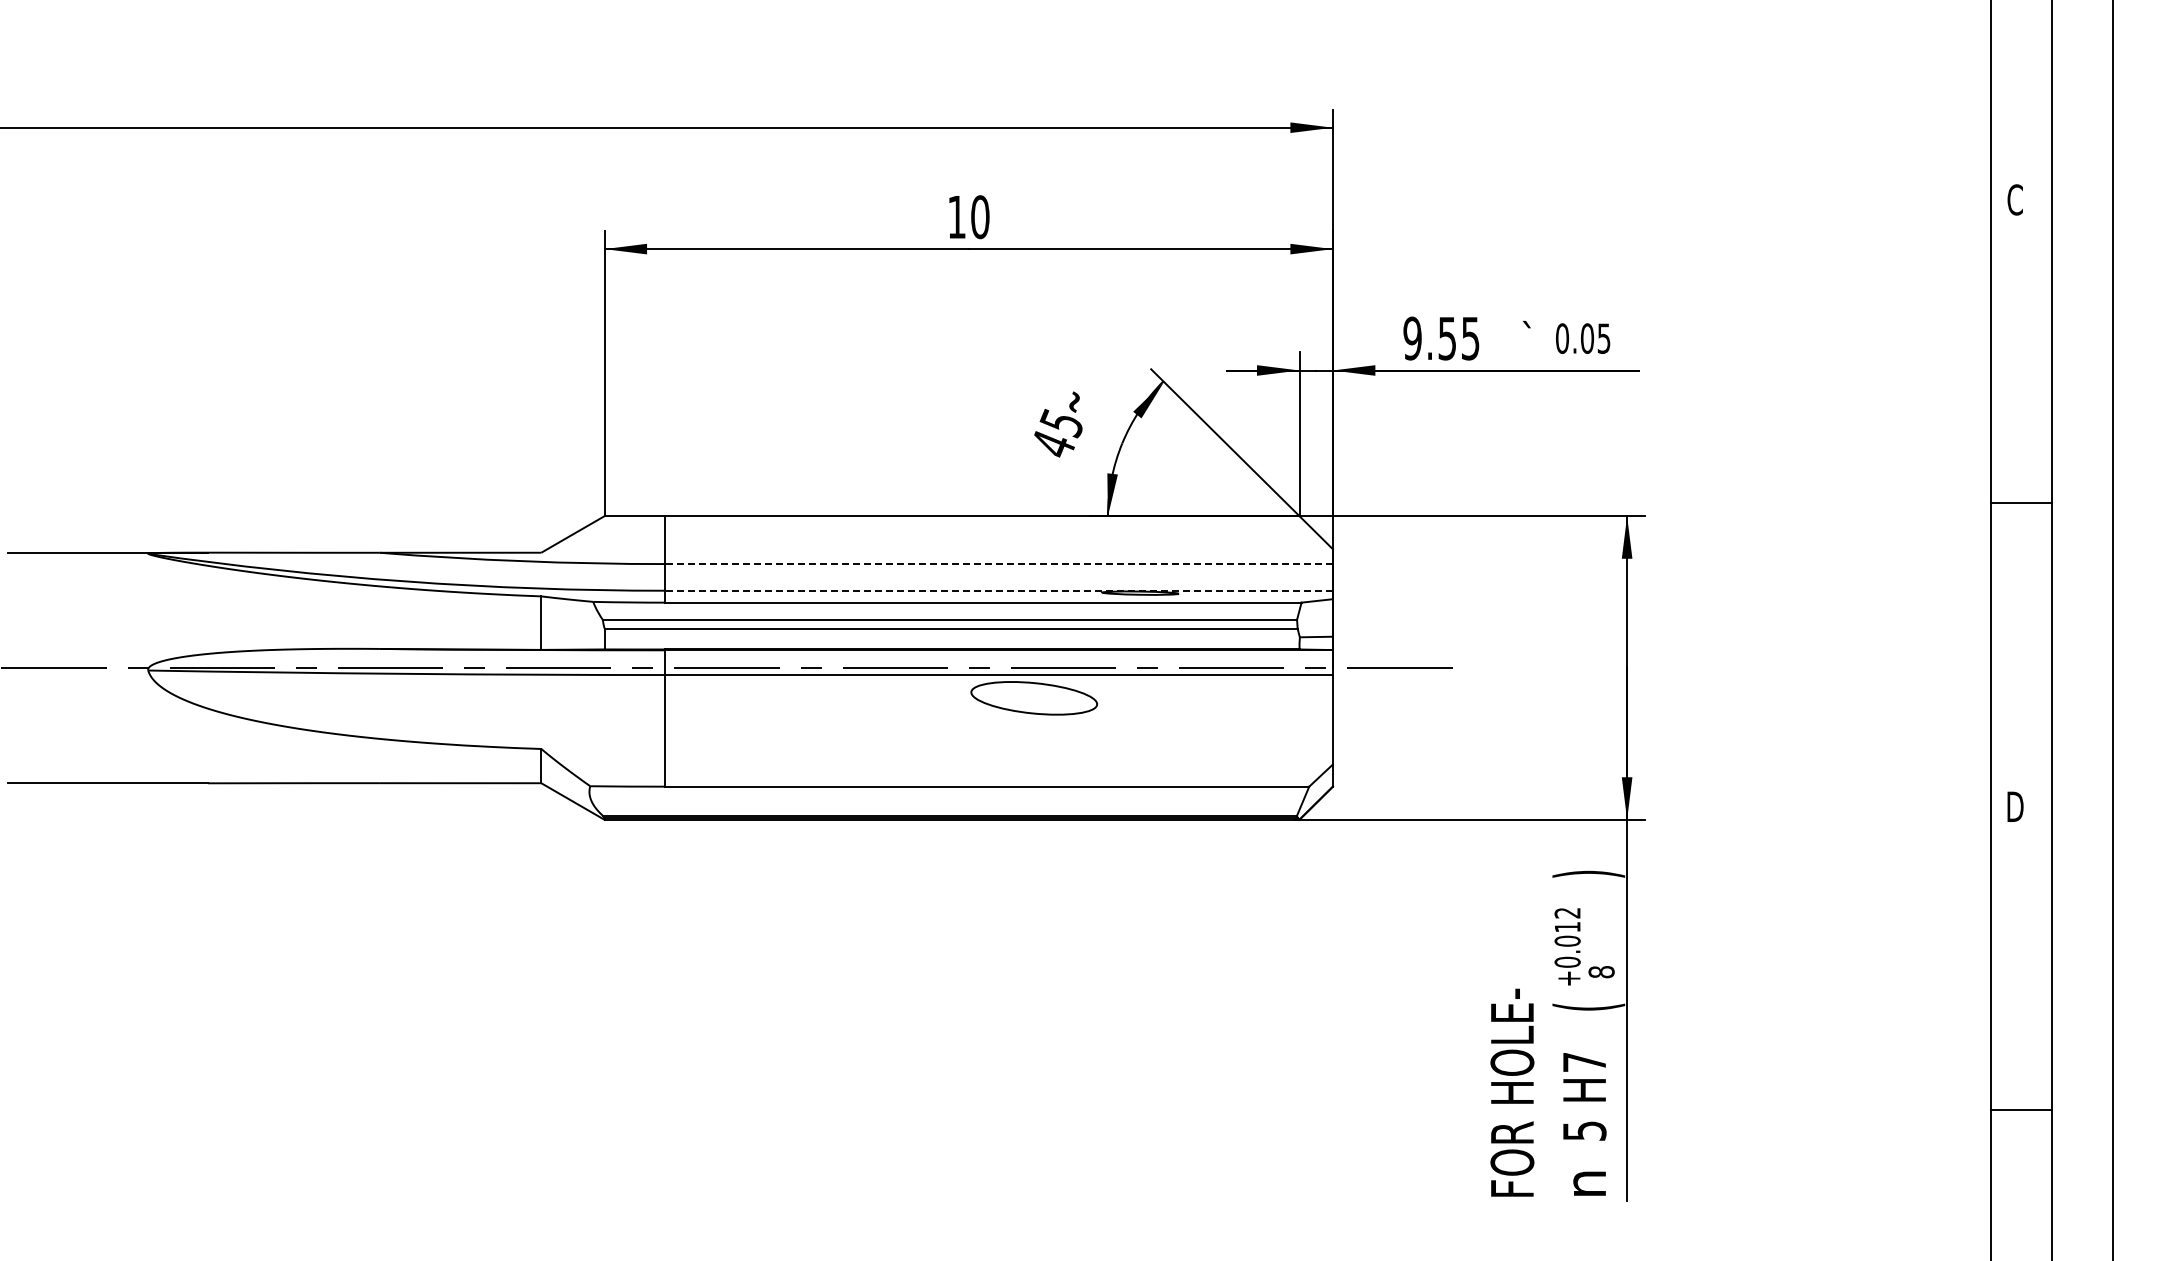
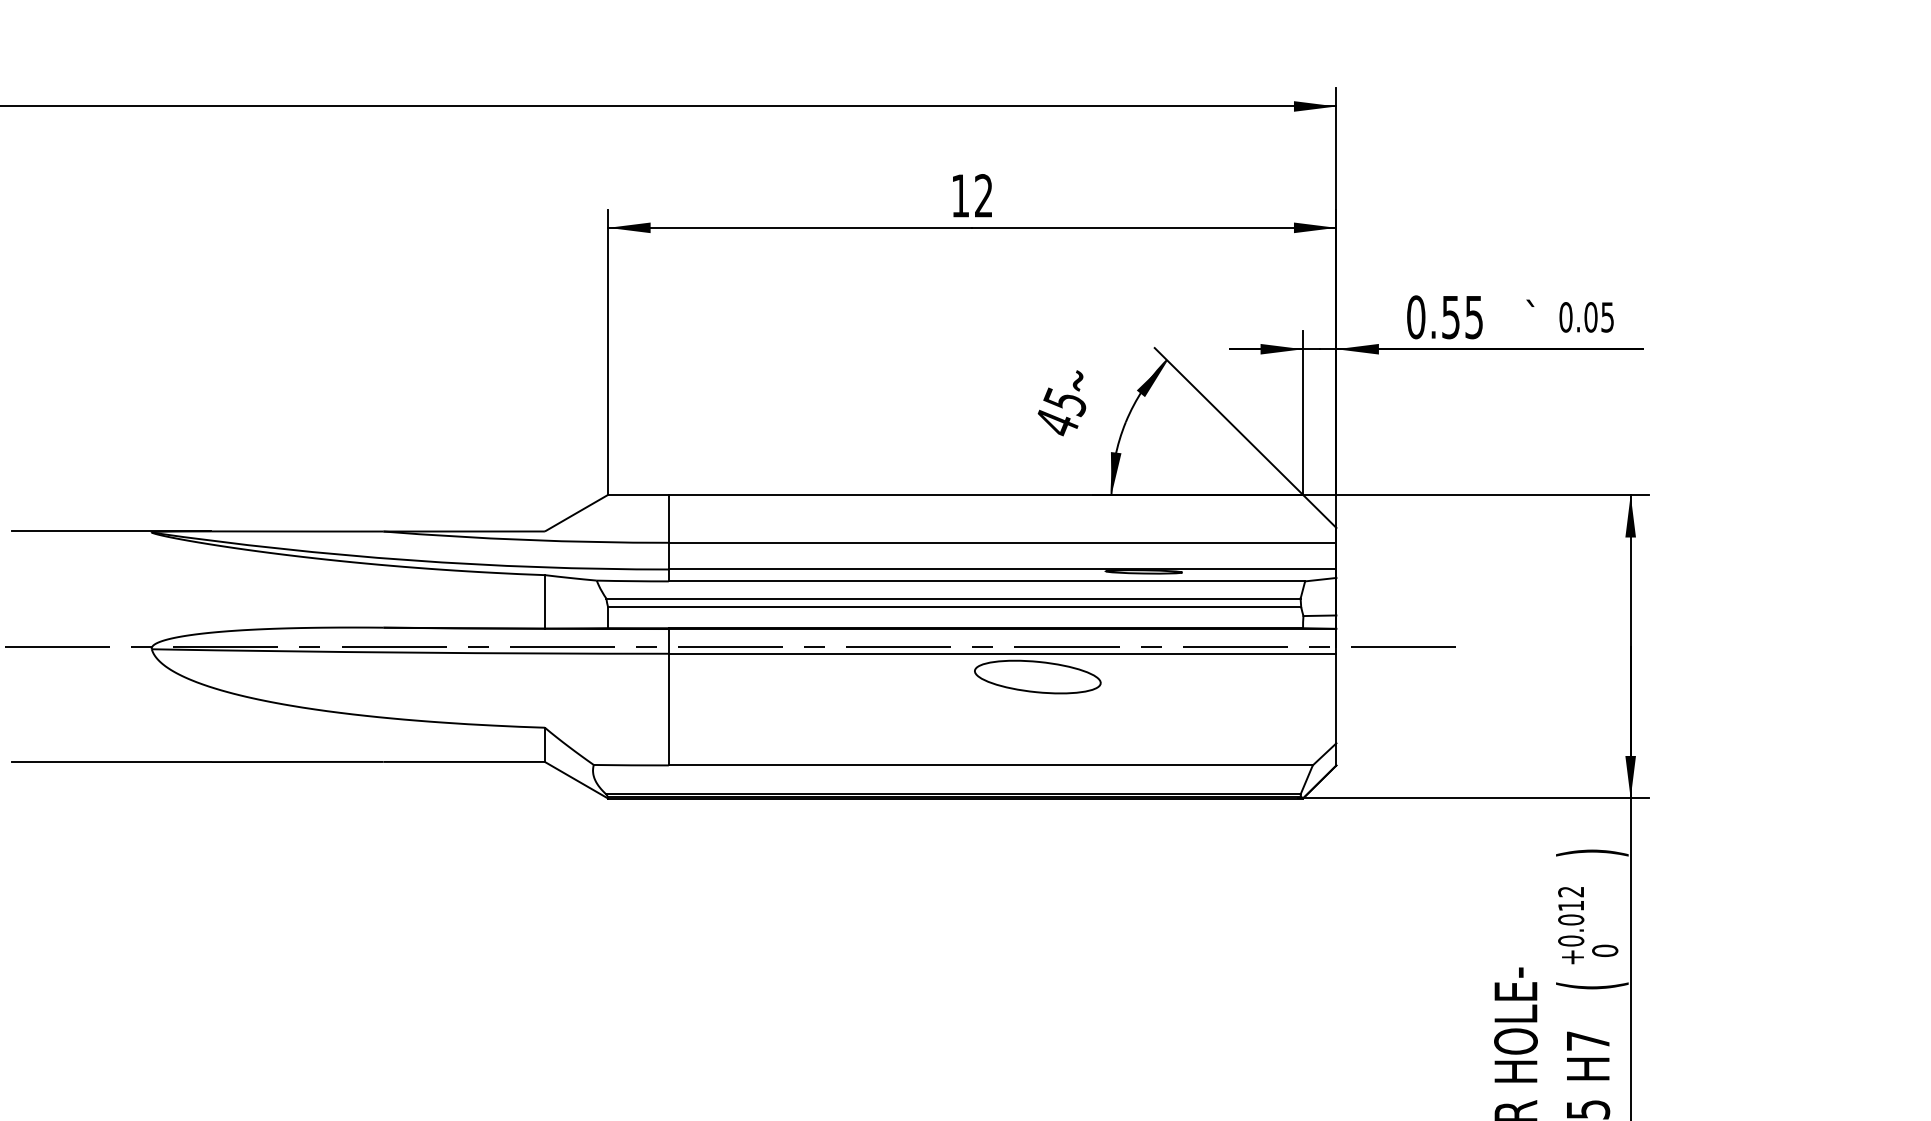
text: (980, 217) -> (984, 196), 10 -> 12
text: (1412, 338) -> (1416, 317), 9.55 -> 0.55
line: (999, 564) -> (1003, 543), dashed -> solid
line: (999, 590) -> (1003, 569), dashed -> solid
text: (1601, 972) -> (1605, 951), 8 -> 0

